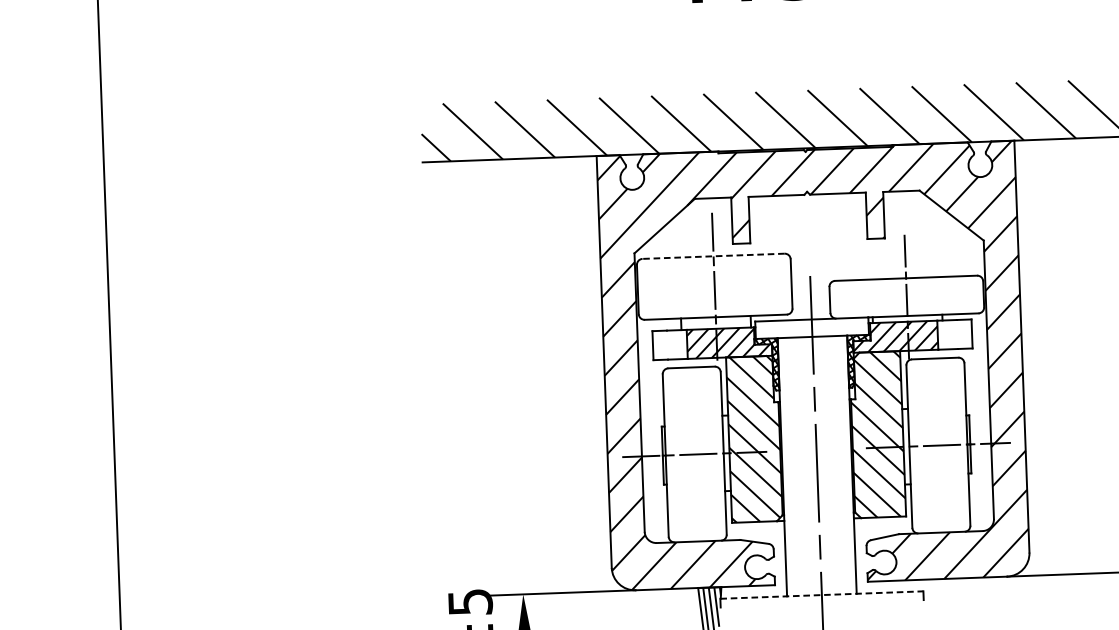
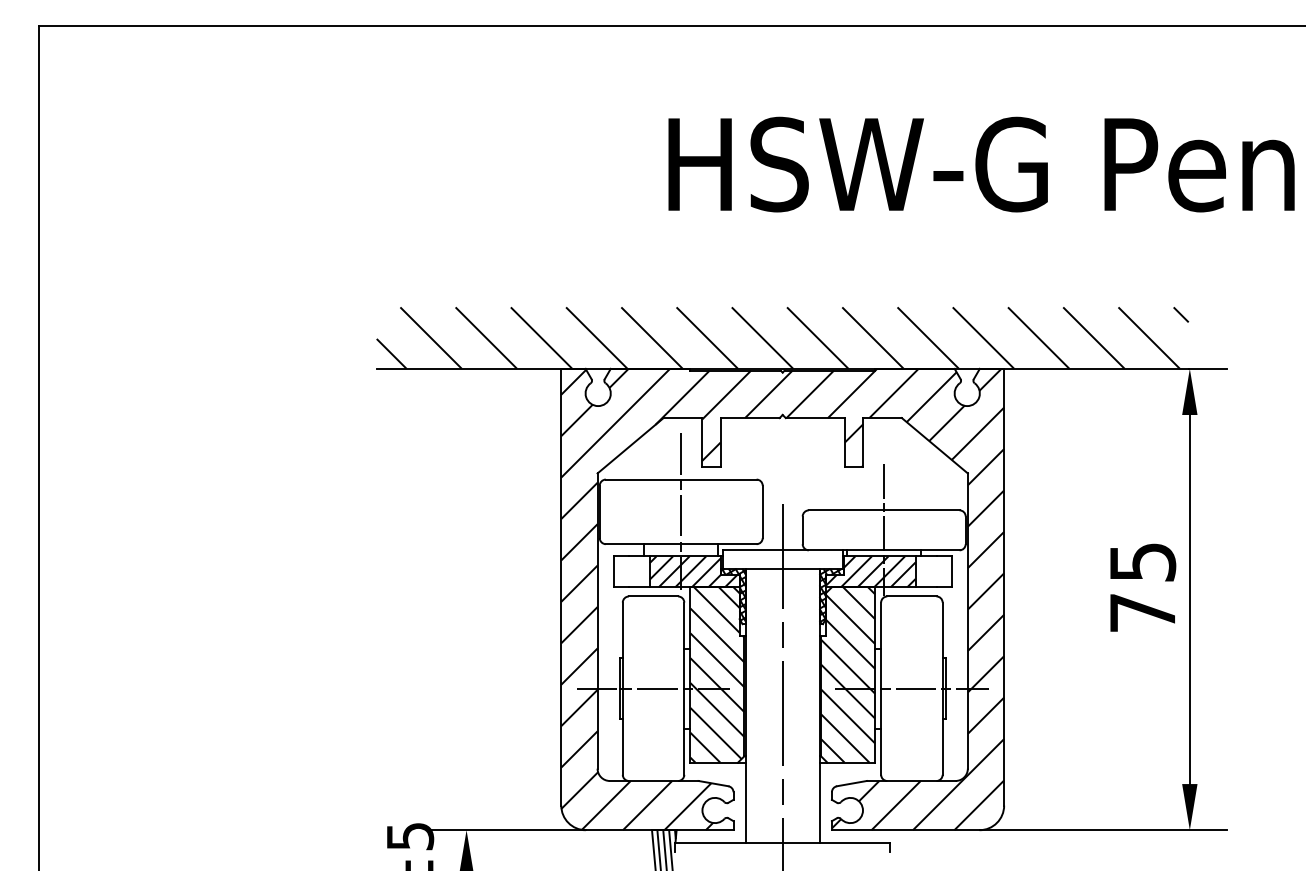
line: (712, 256) -> (680, 479), dashed -> solid
line: (821, 595) -> (782, 842), dashed -> solid

